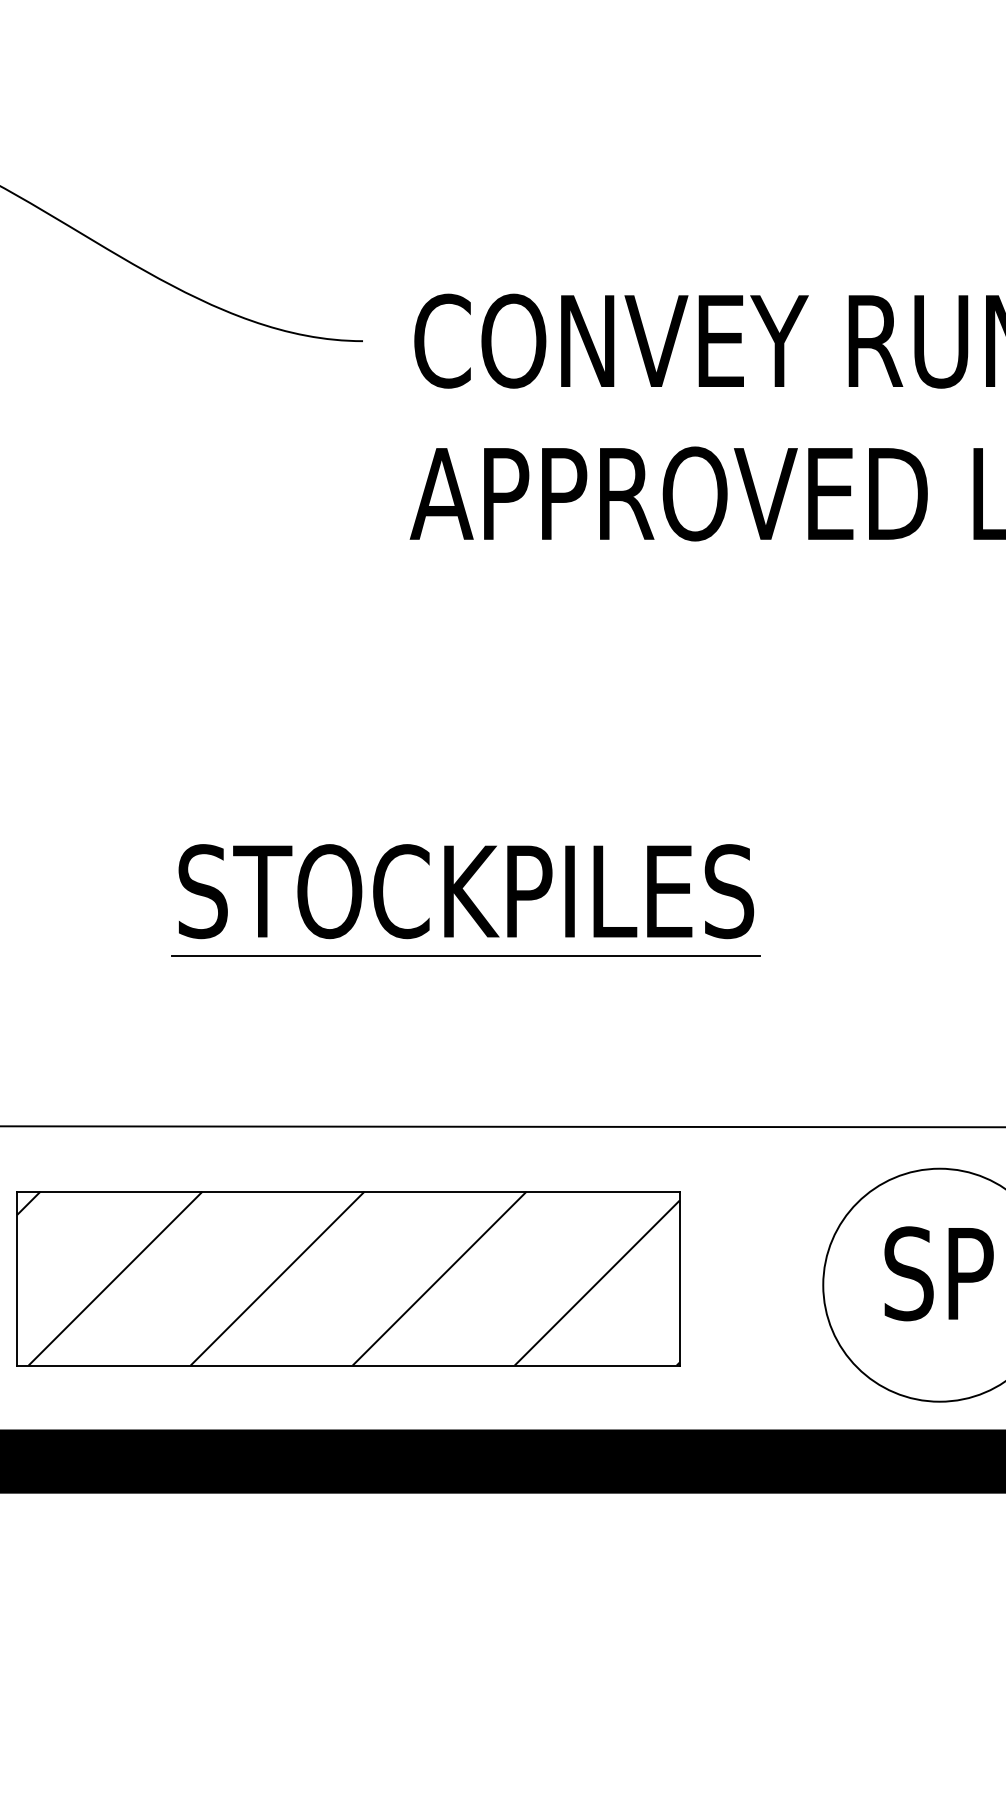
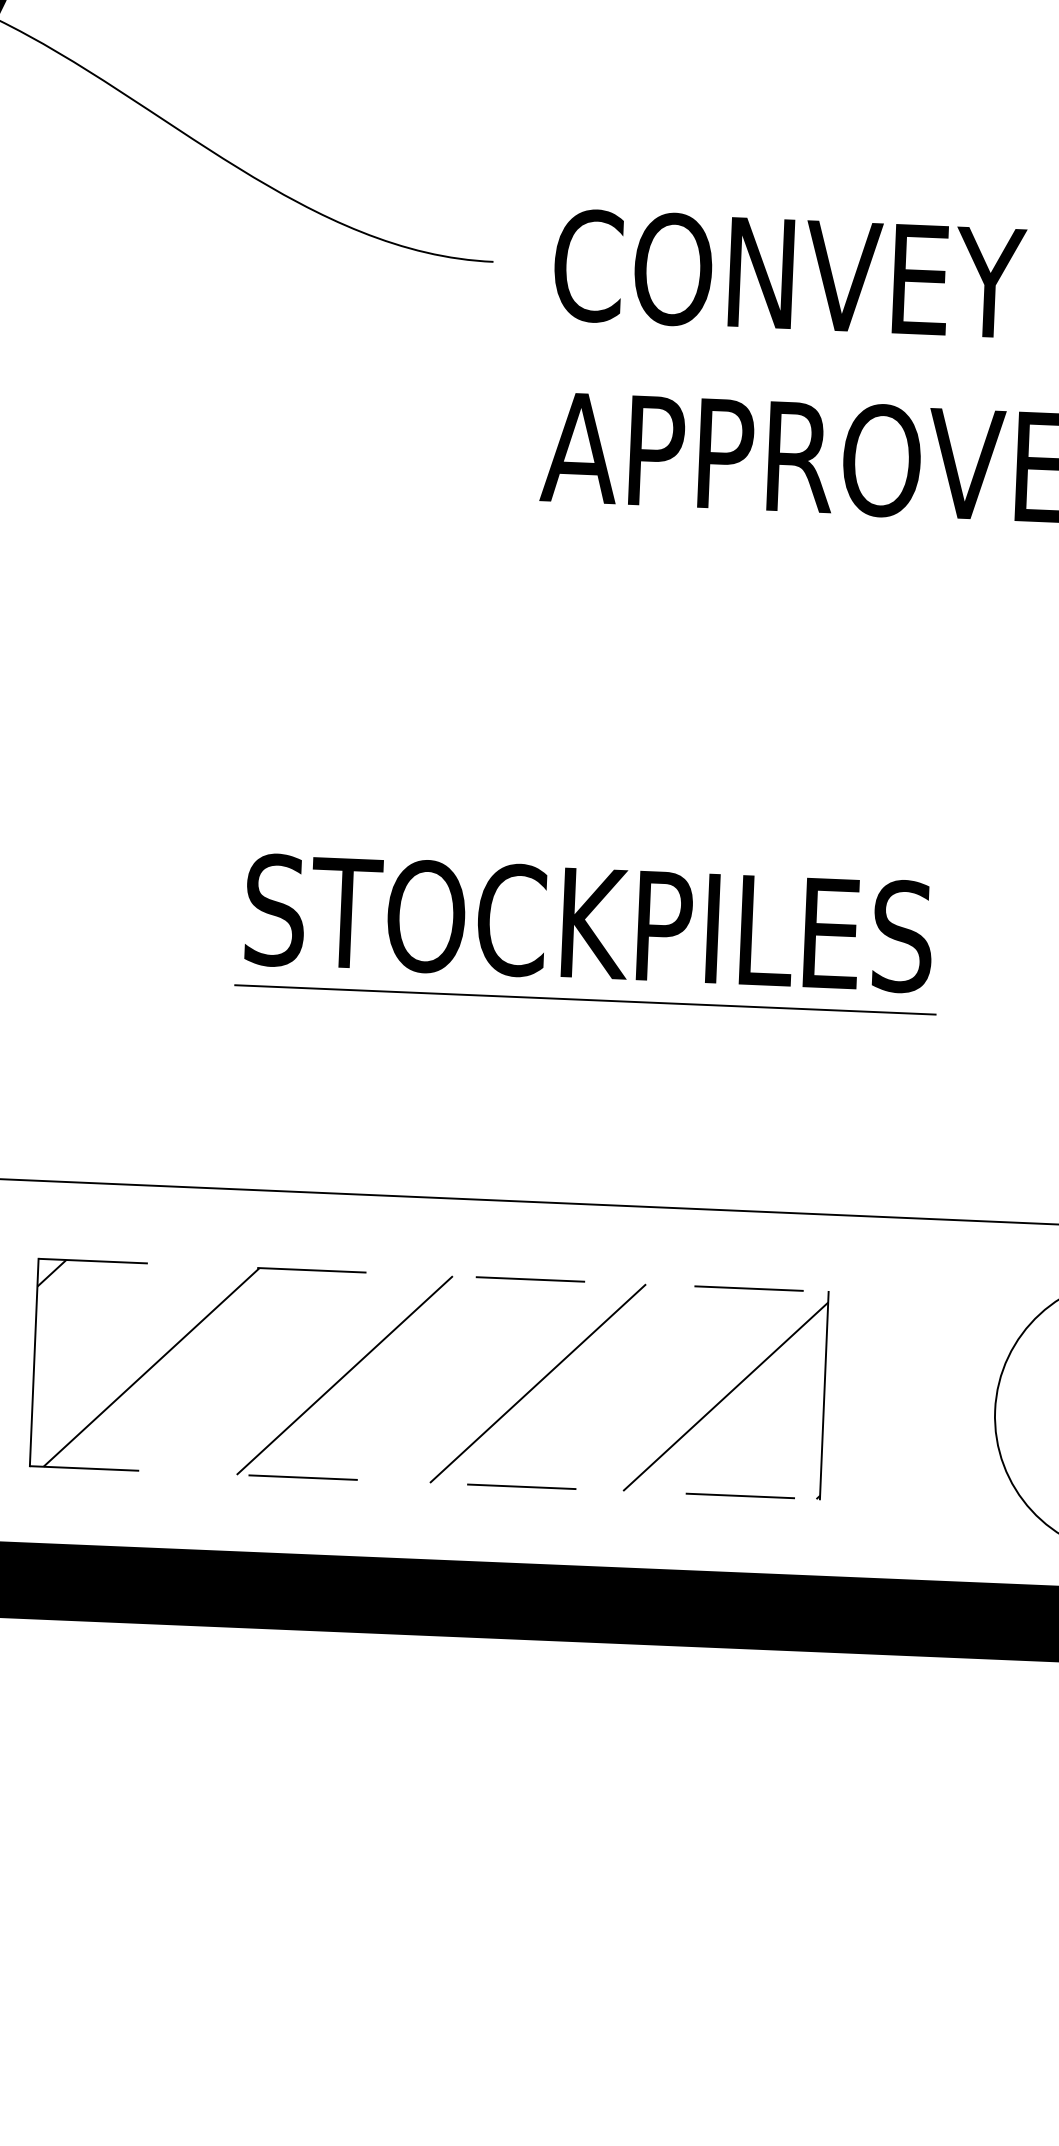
line: (348, 1191) -> (433, 1275), solid -> dashed
line: (348, 1365) -> (424, 1482), solid -> dashed

